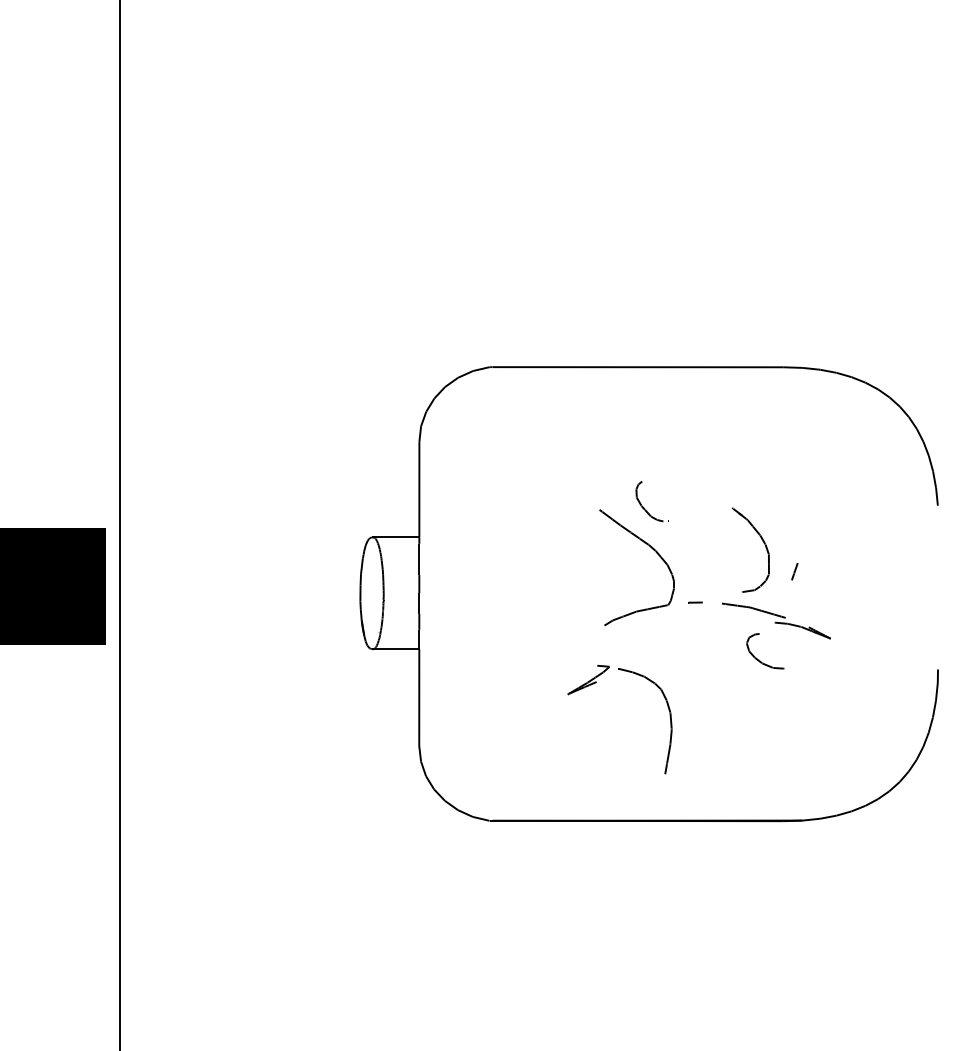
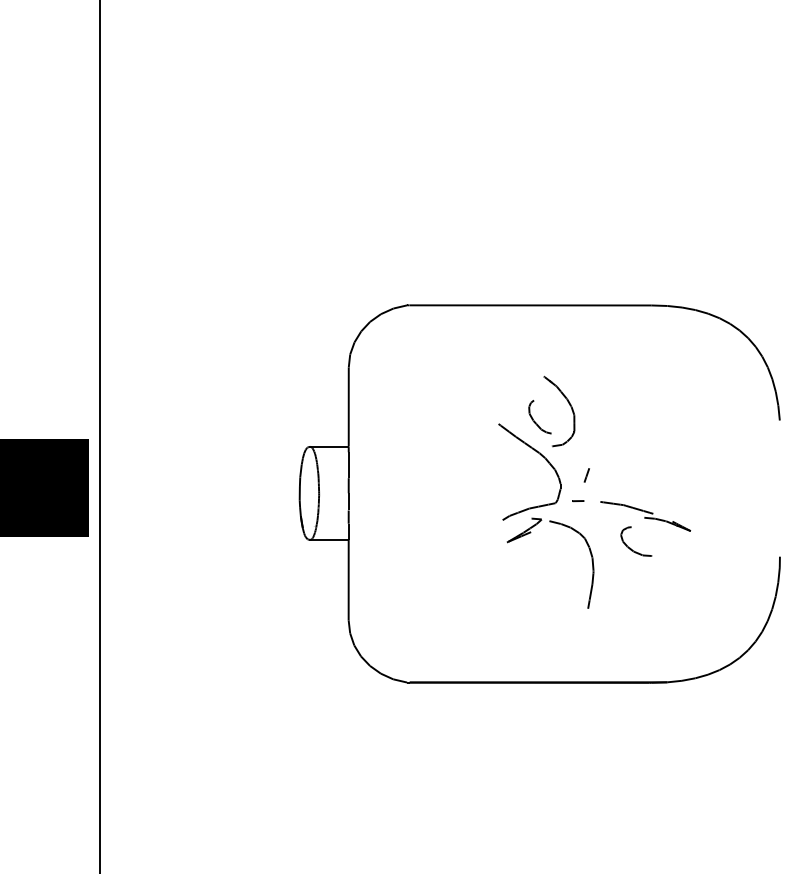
part: (763, 542) -> (569, 405), moved
line: (794, 571) -> (586, 475), moved
part: (595, 683) -> (530, 533), moved

